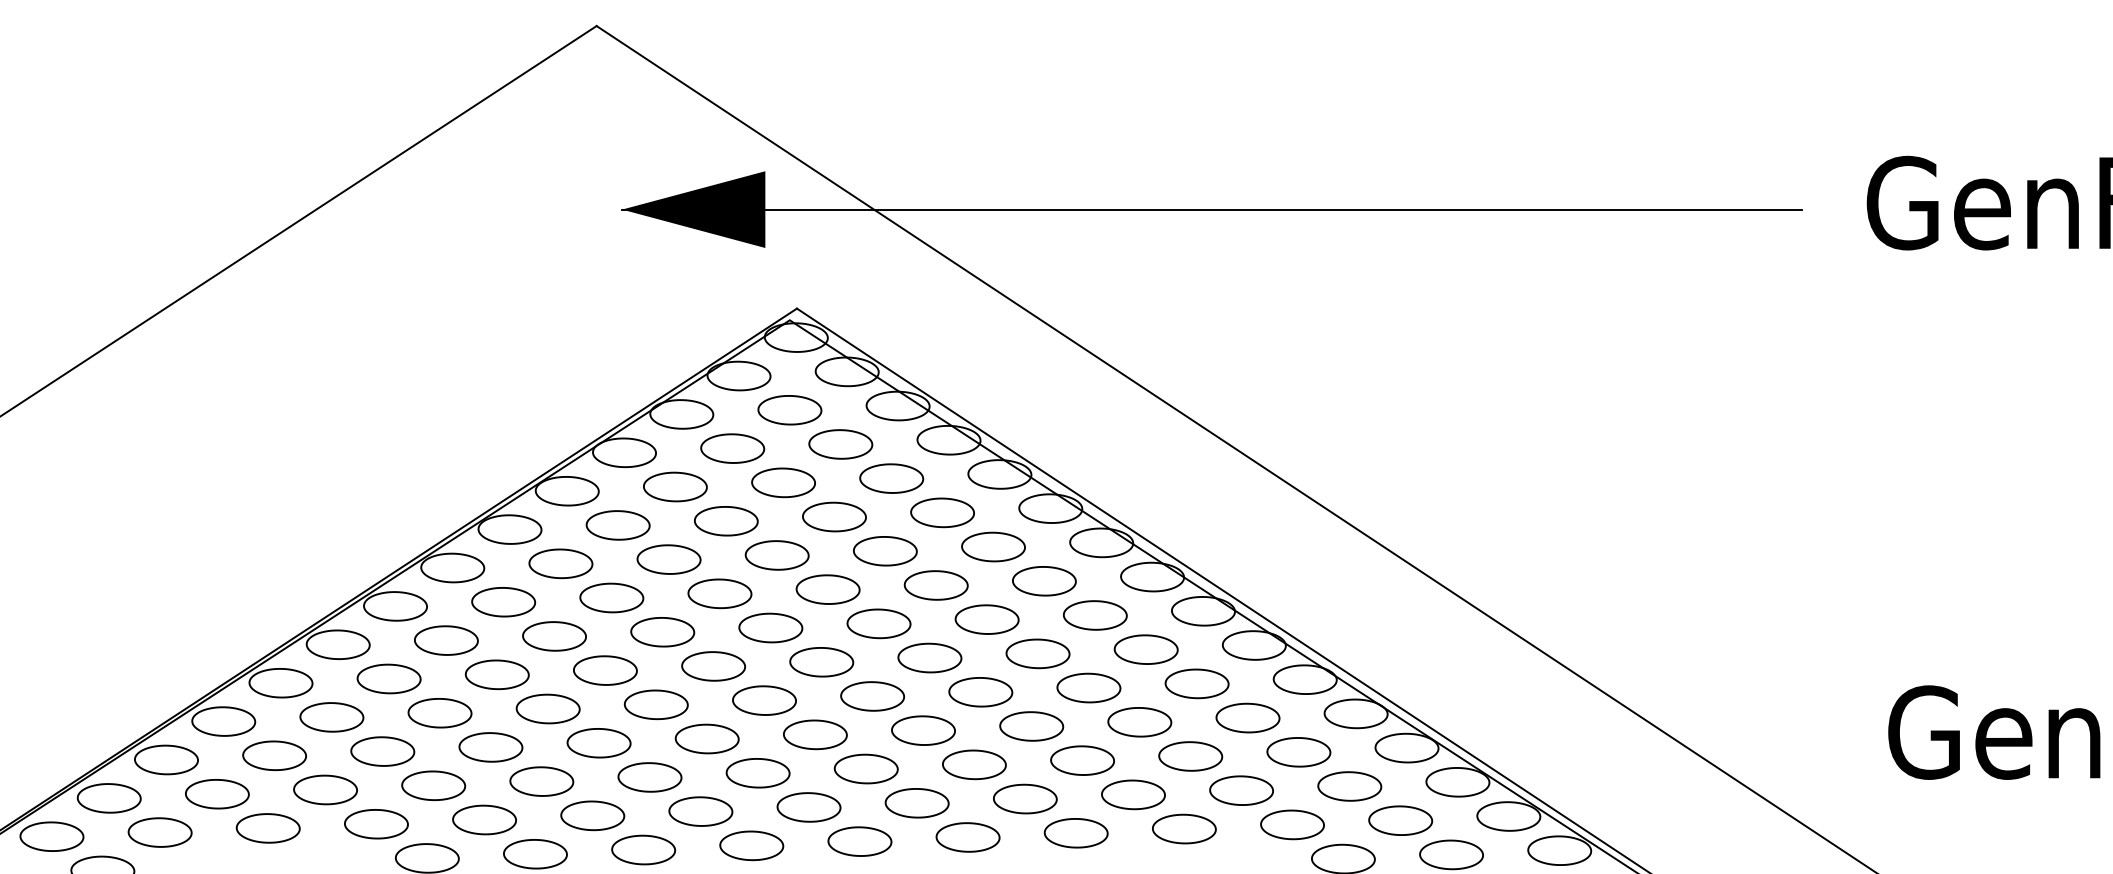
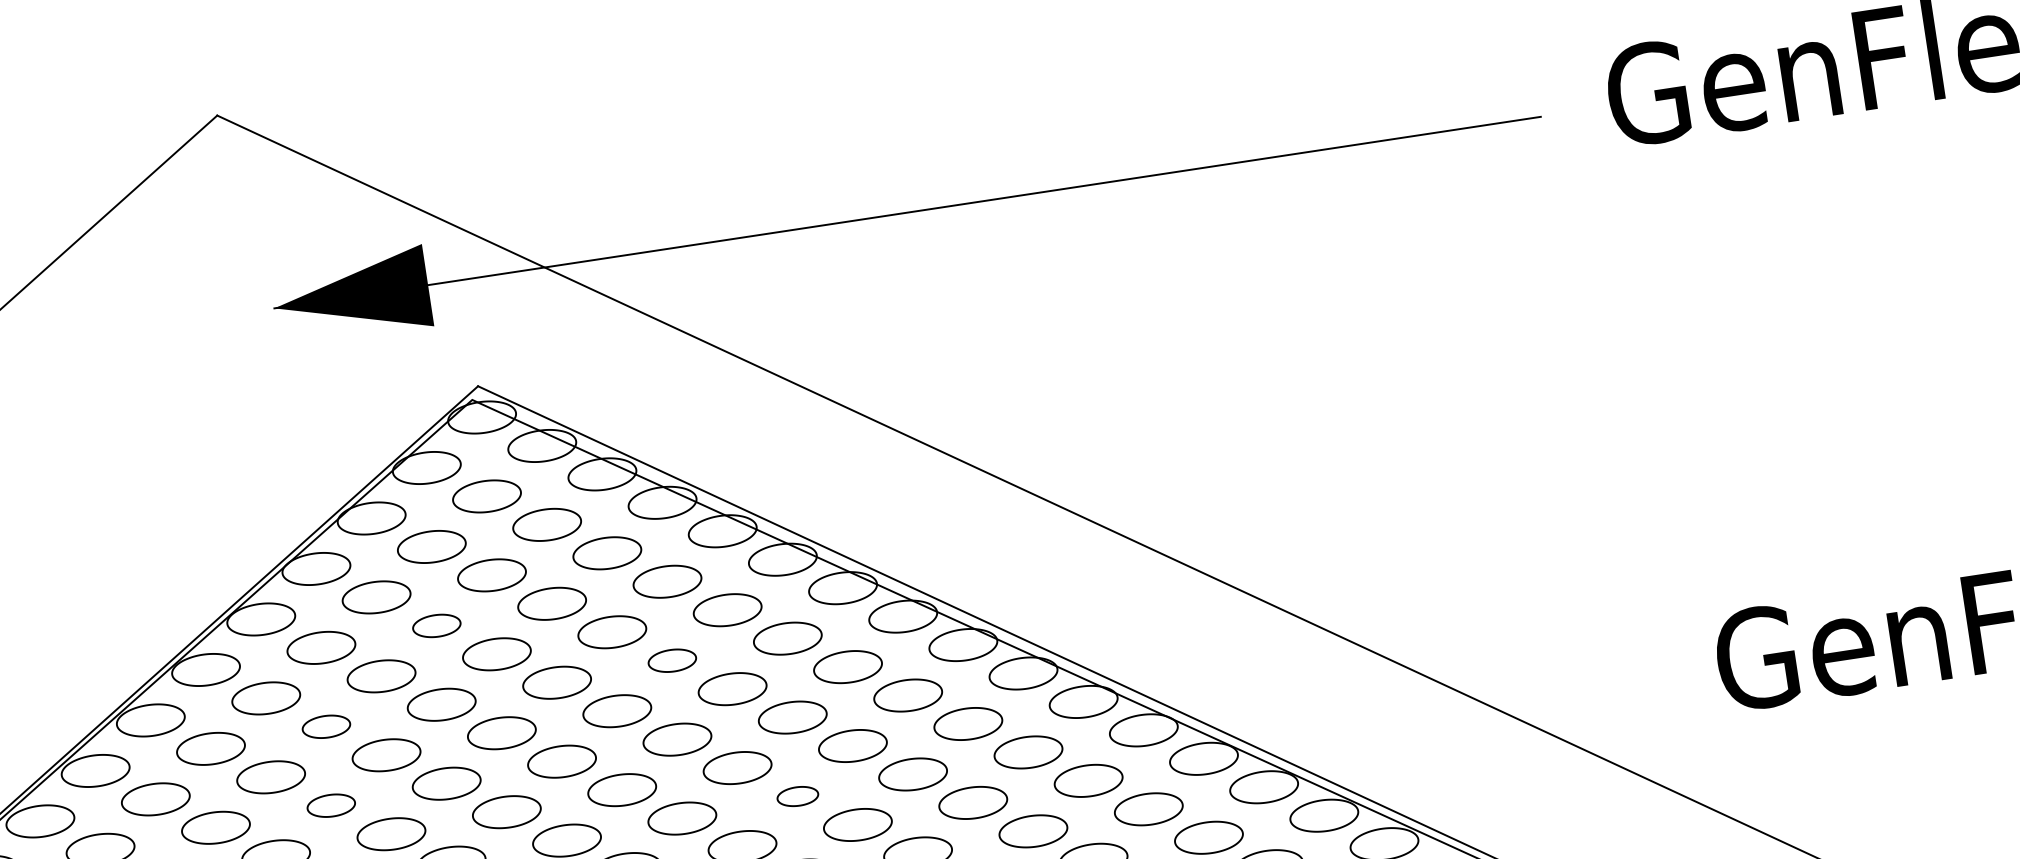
part: (726, 521) -> (437, 626), size x0.7
part: (935, 585) -> (671, 660), size x0.7
part: (611, 597) -> (325, 726), size x0.7
part: (605, 670) -> (331, 805), size x0.7
part: (1031, 726) -> (797, 796), size x0.6

